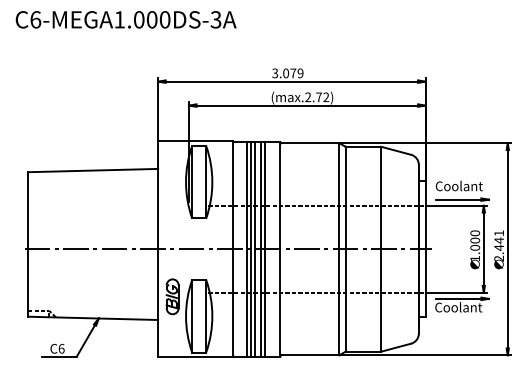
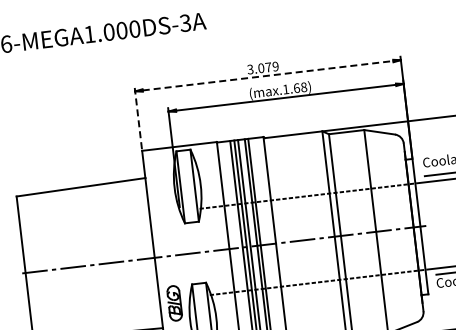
line: (292, 81) -> (268, 75), solid -> dashed
text: (317, 97) -> (295, 88), (max.2.72) -> (max.1.68)
line: (158, 108) -> (138, 118), solid -> dashed

